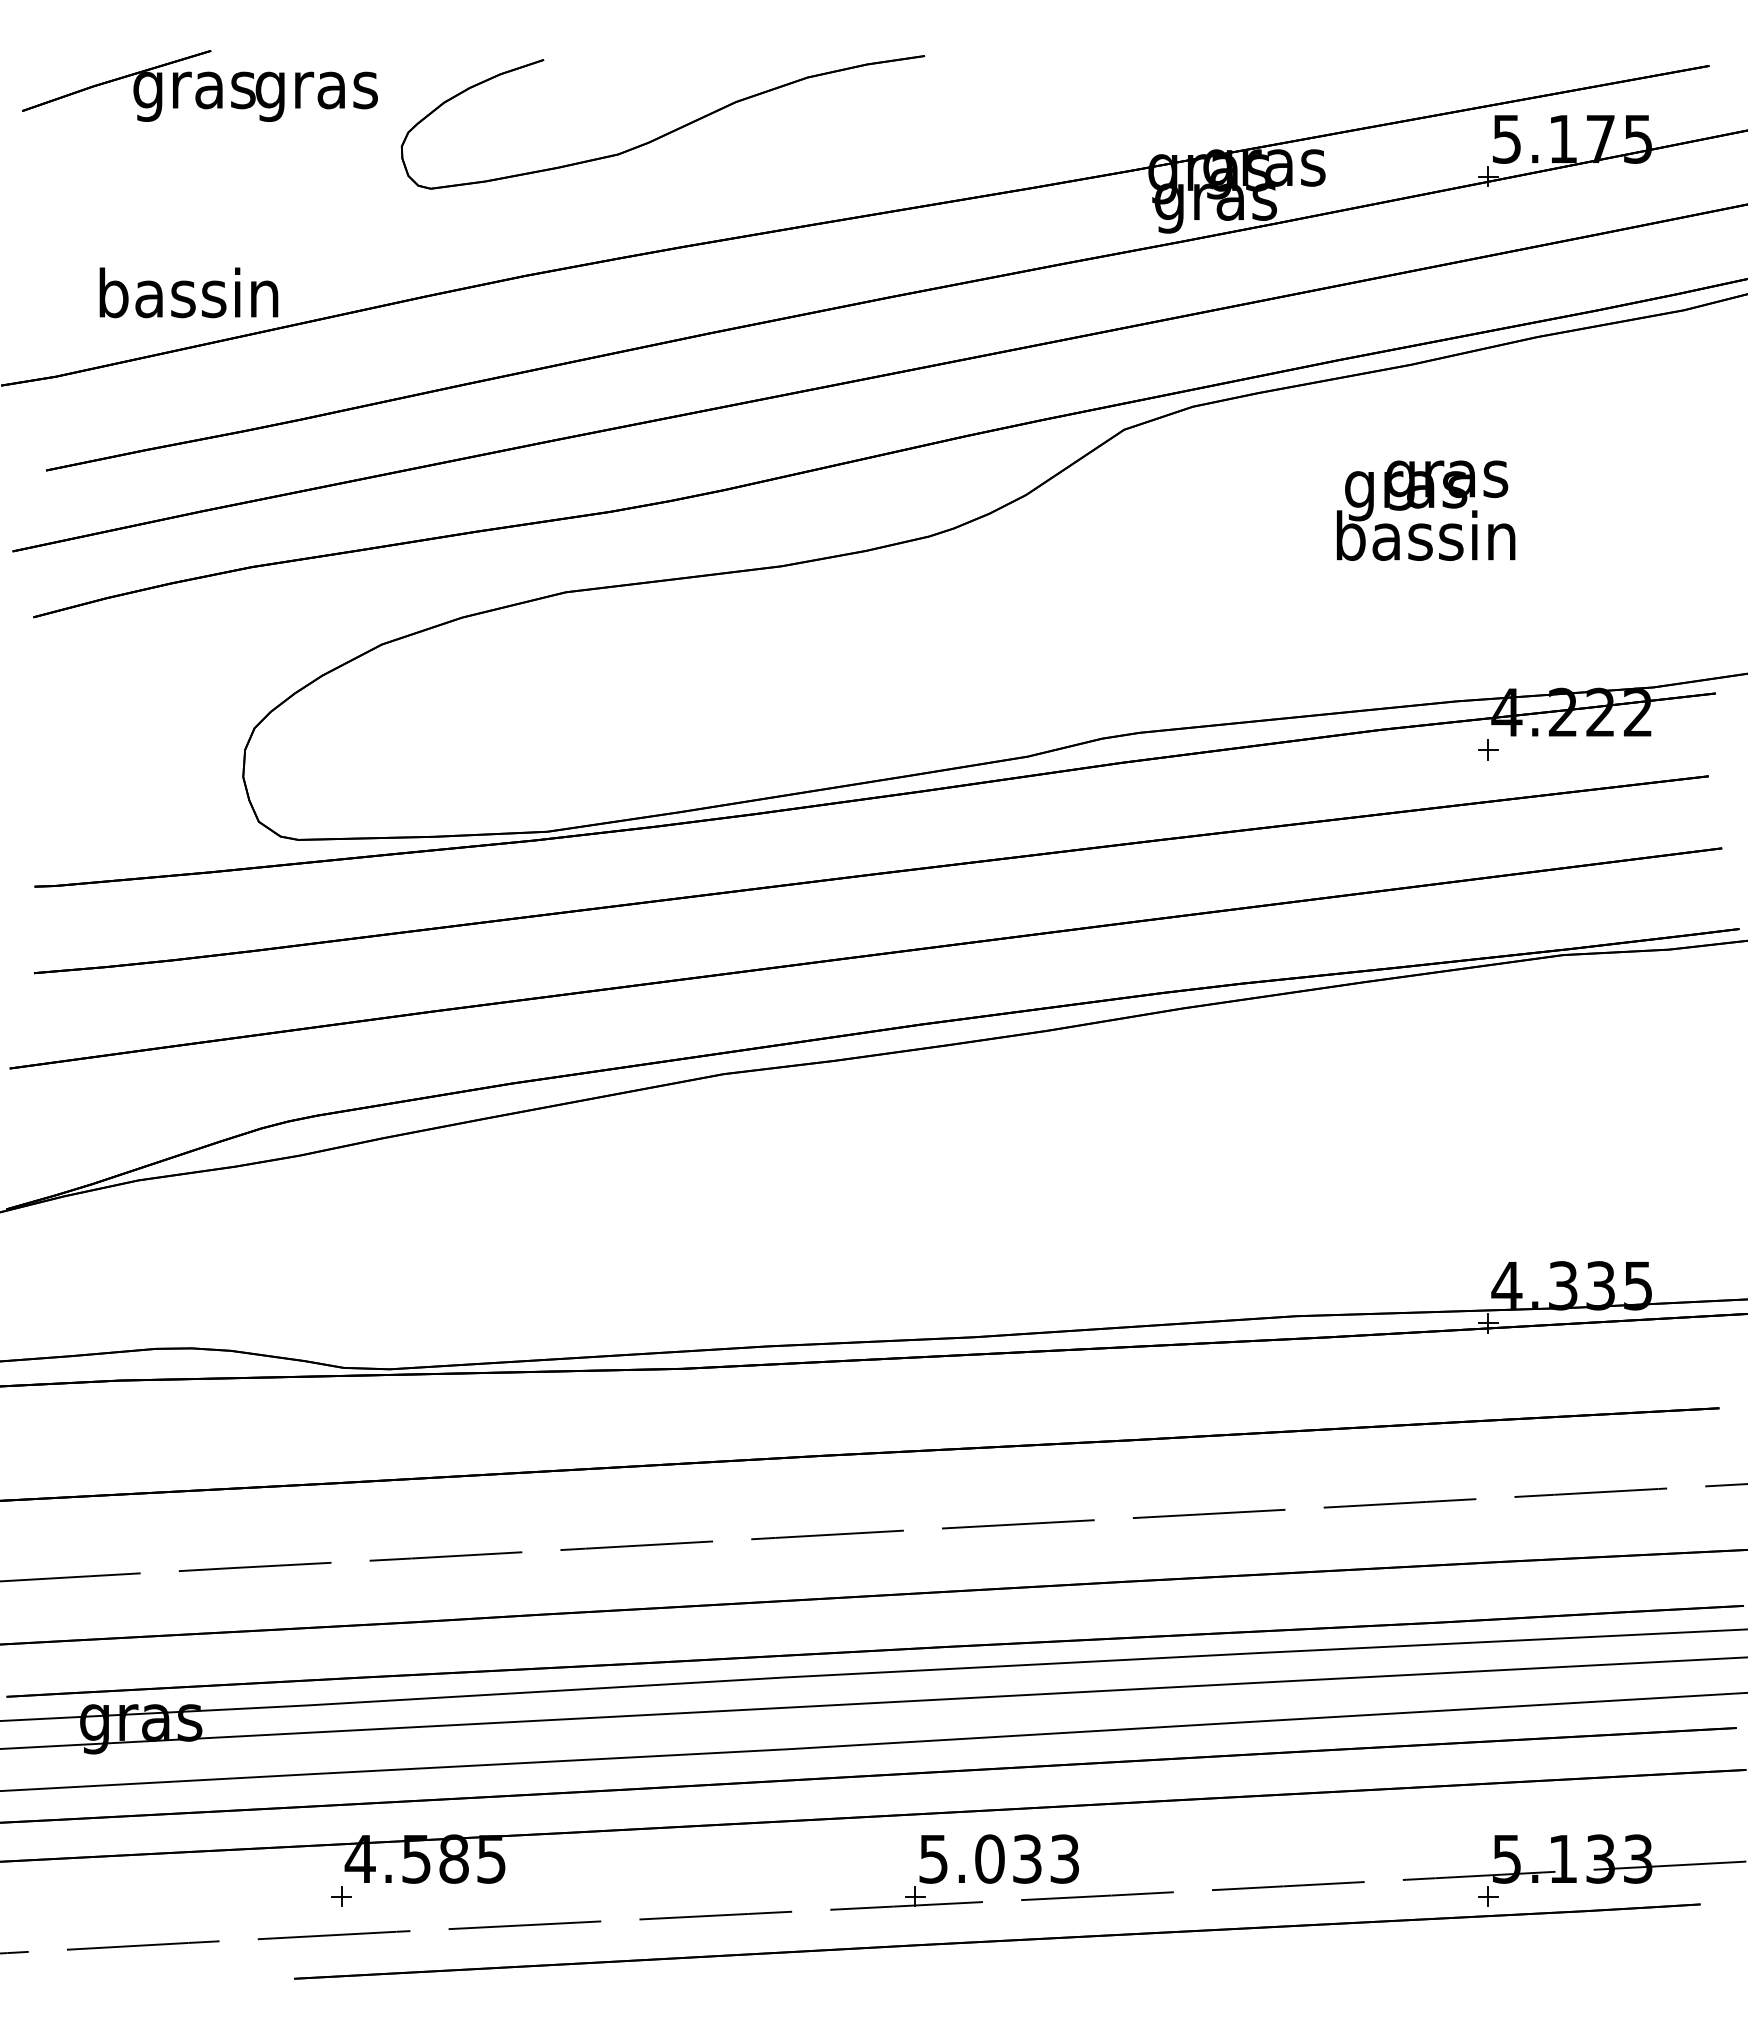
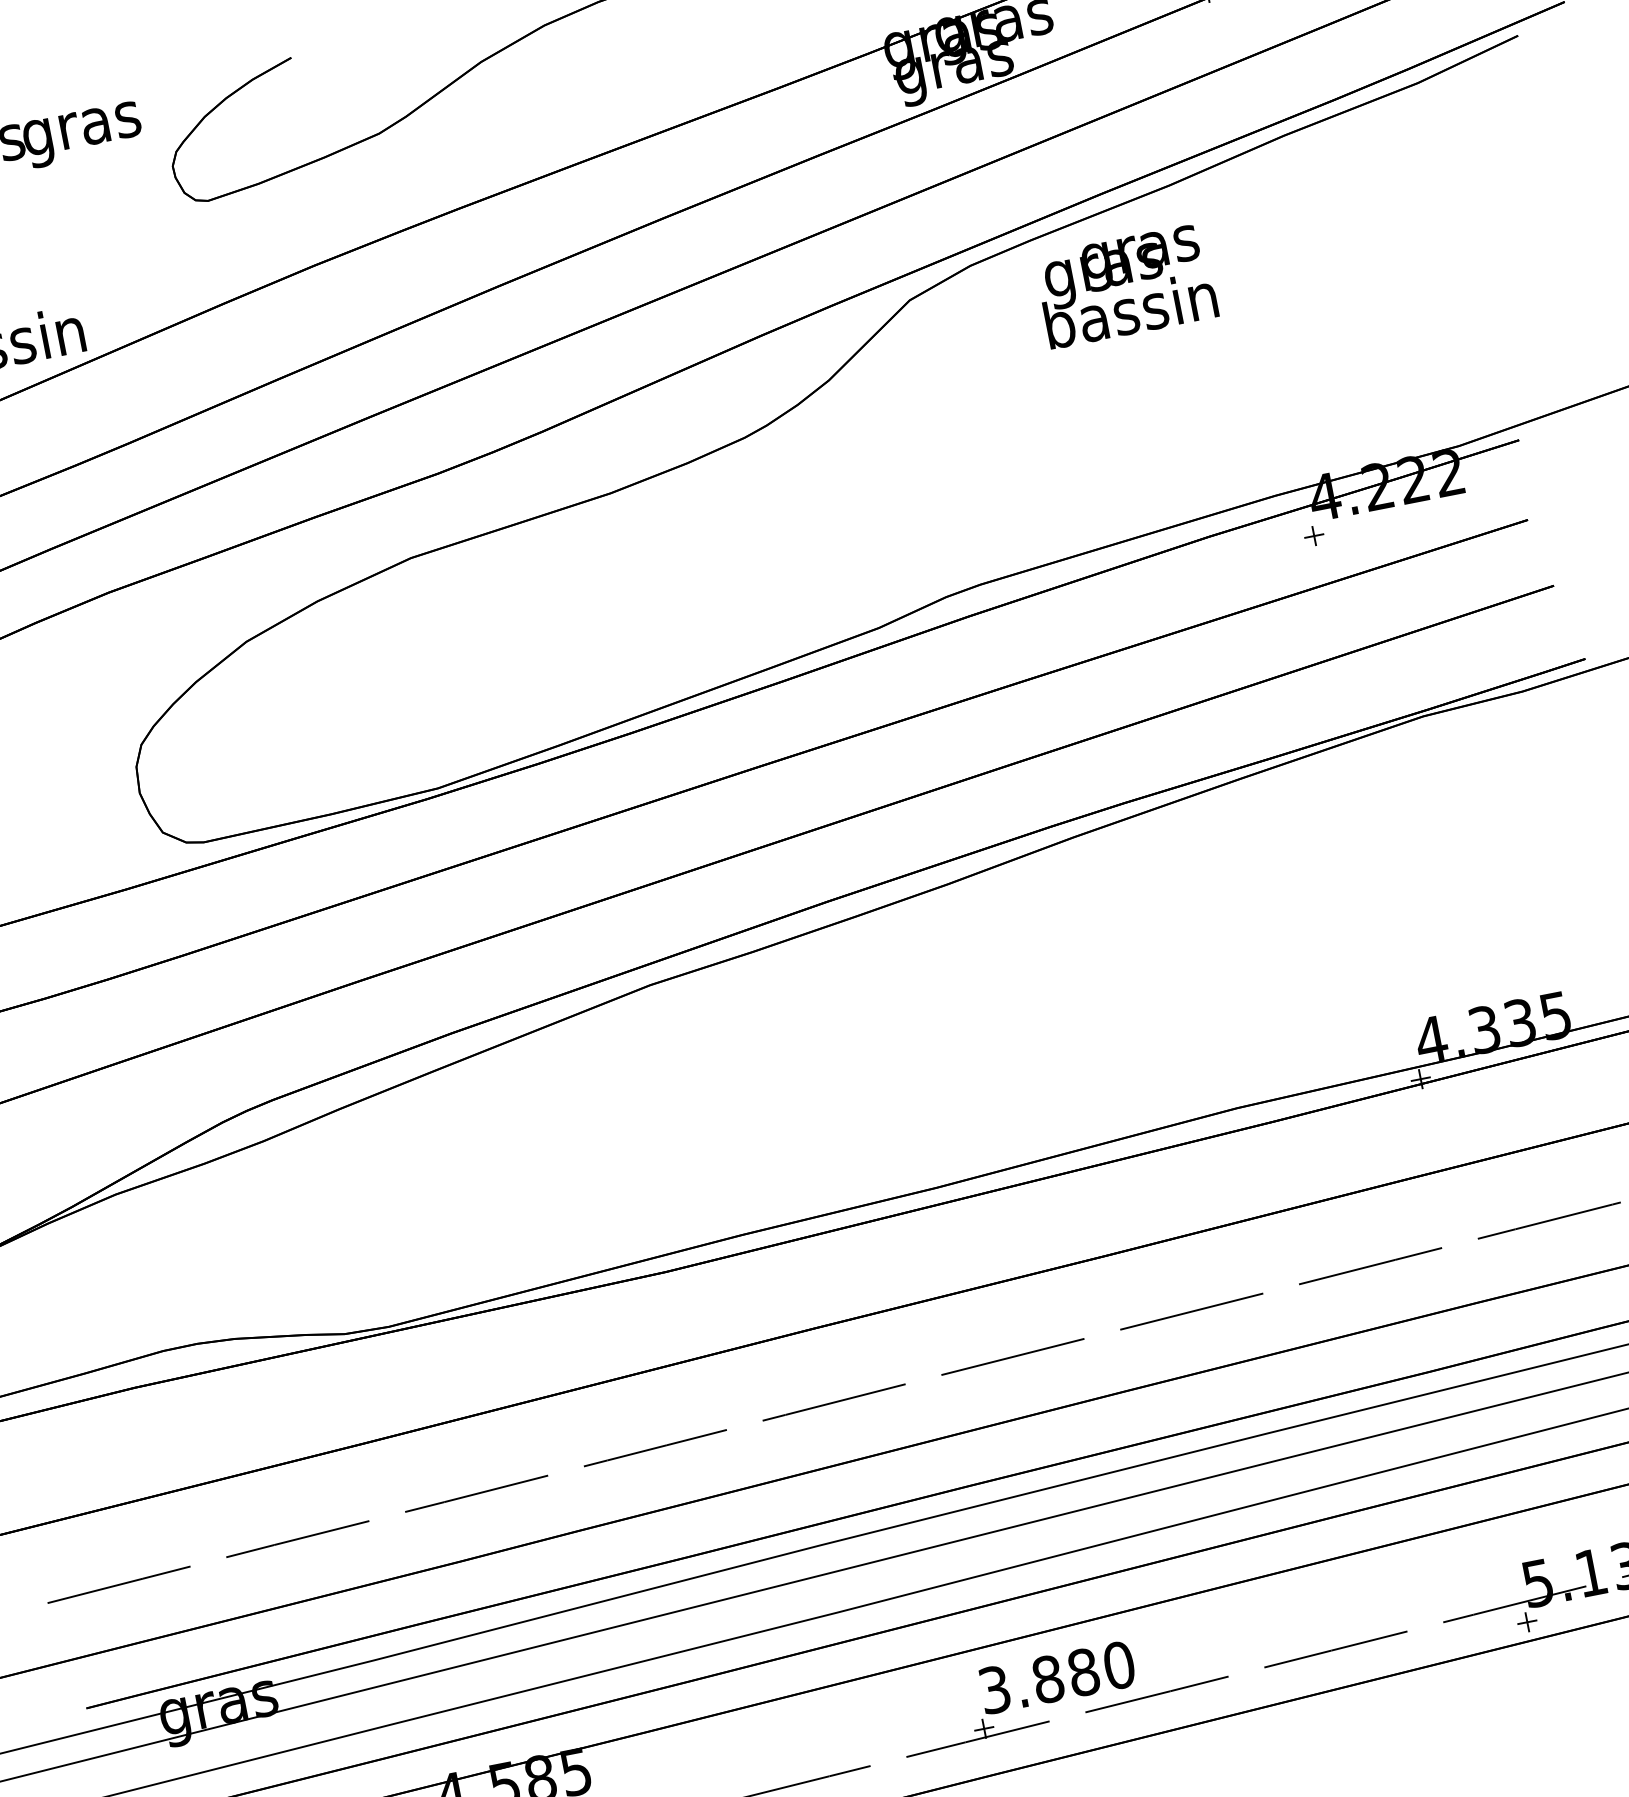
text: (1426, 510) -> (1126, 286), moved
text: (999, 1858) -> (1057, 1677), 5.033 -> 3.880

